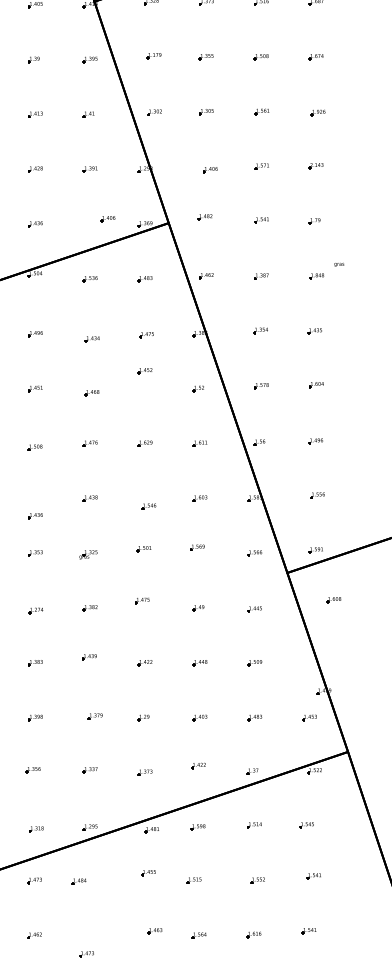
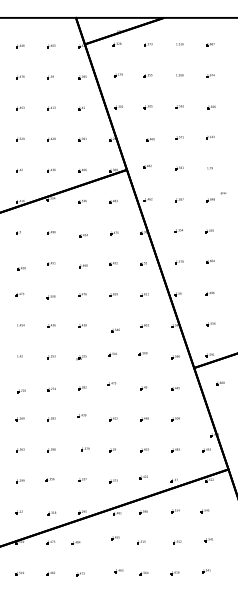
part: (107, 218) -> (82, 170), moved
part: (144, 370) -> (113, 263), moved
part: (35, 515) -> (51, 325), moved
part: (86, 955) -> (80, 574), moved

